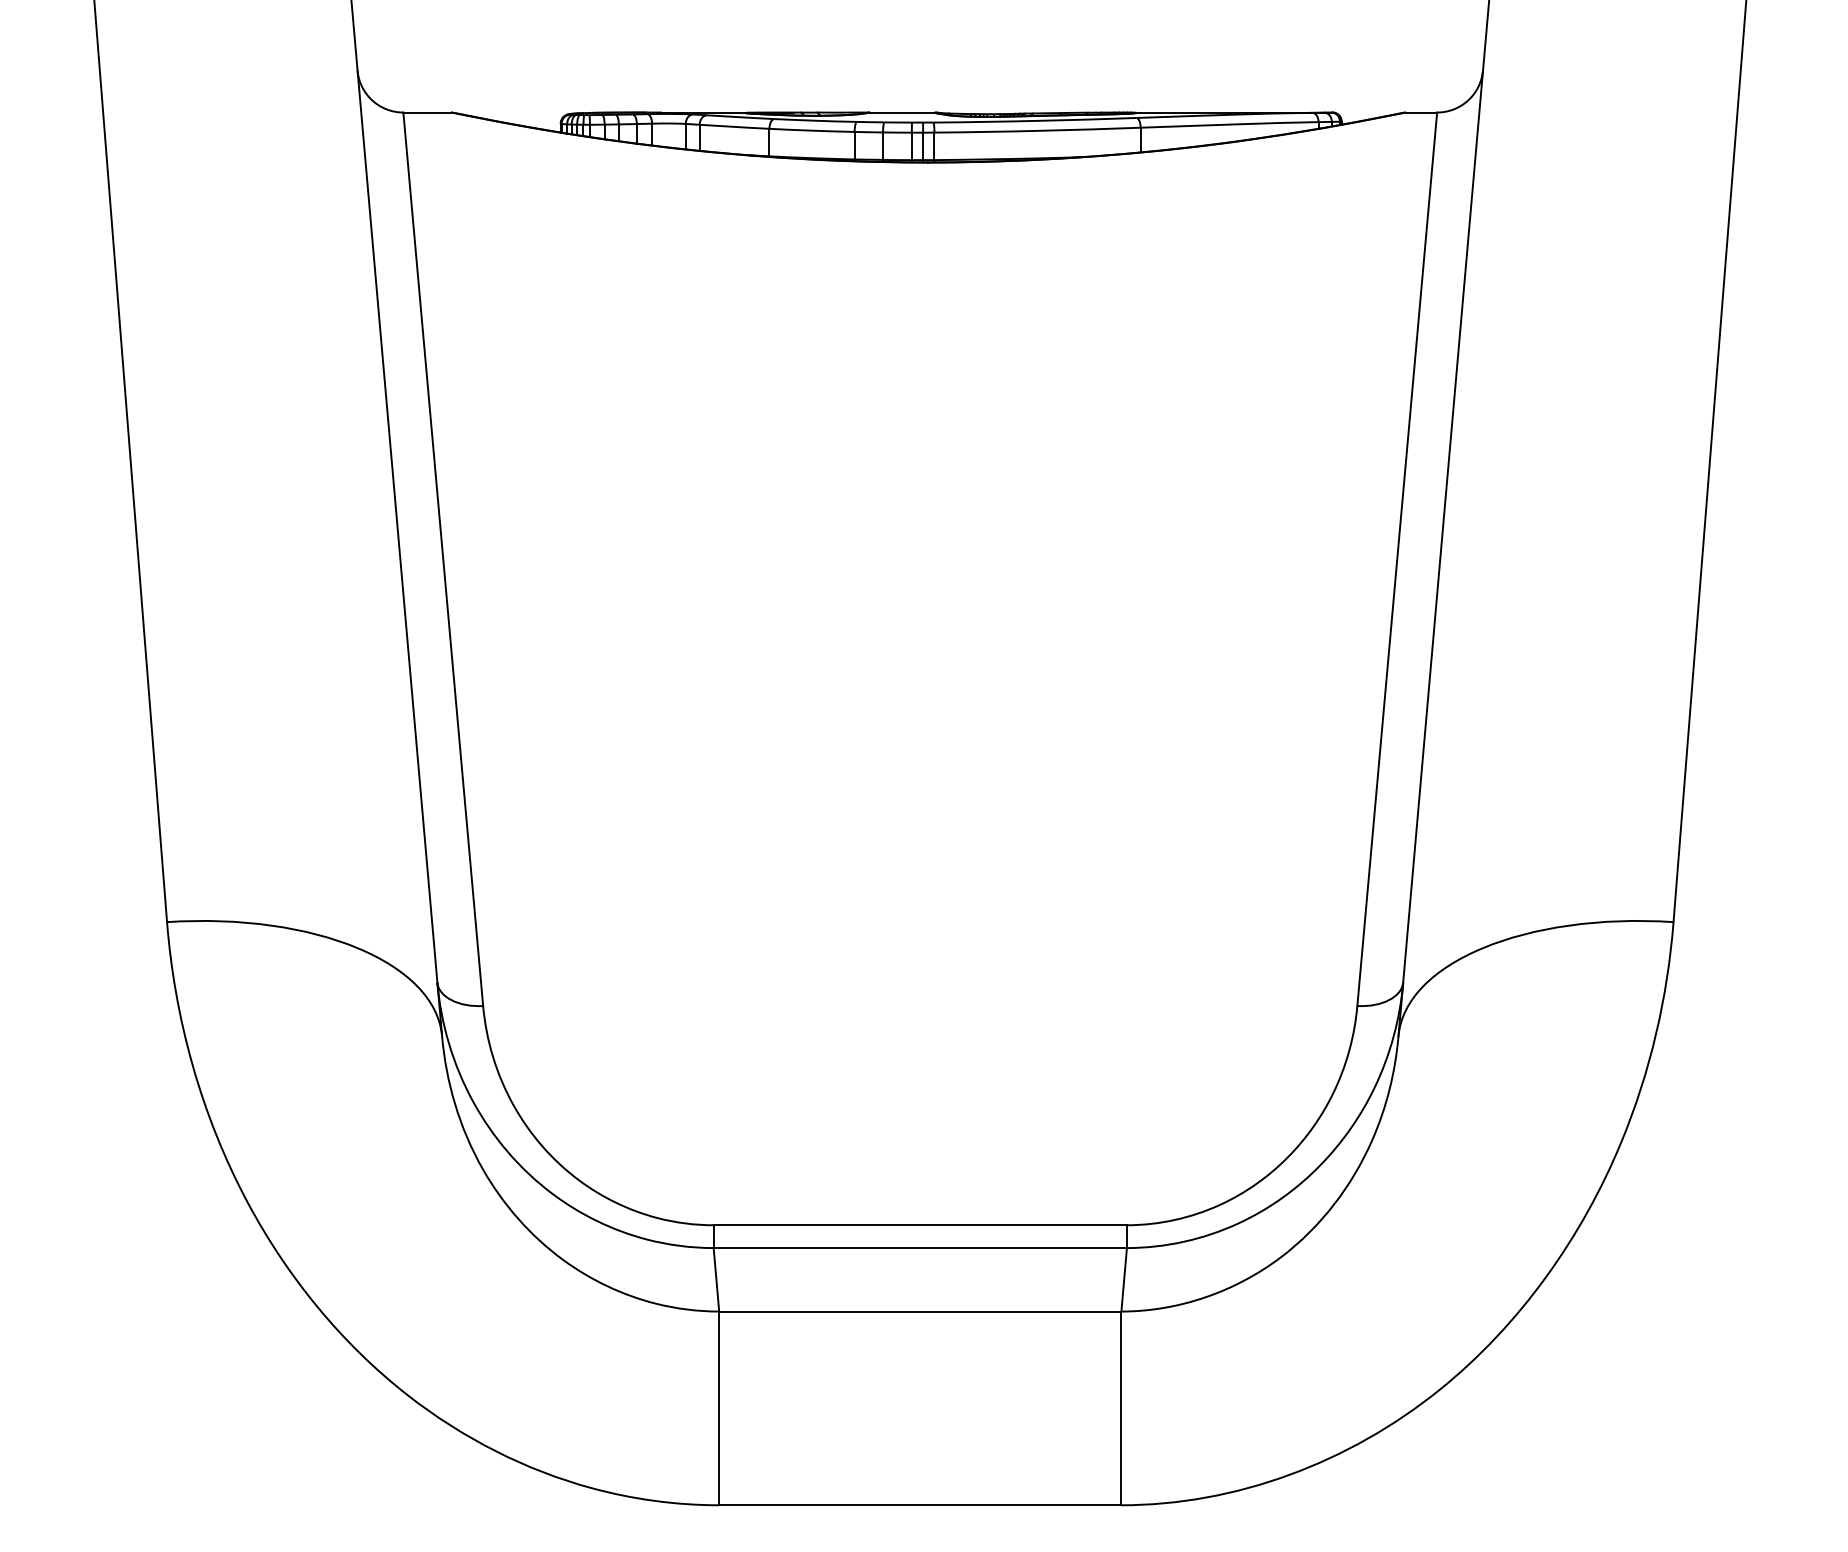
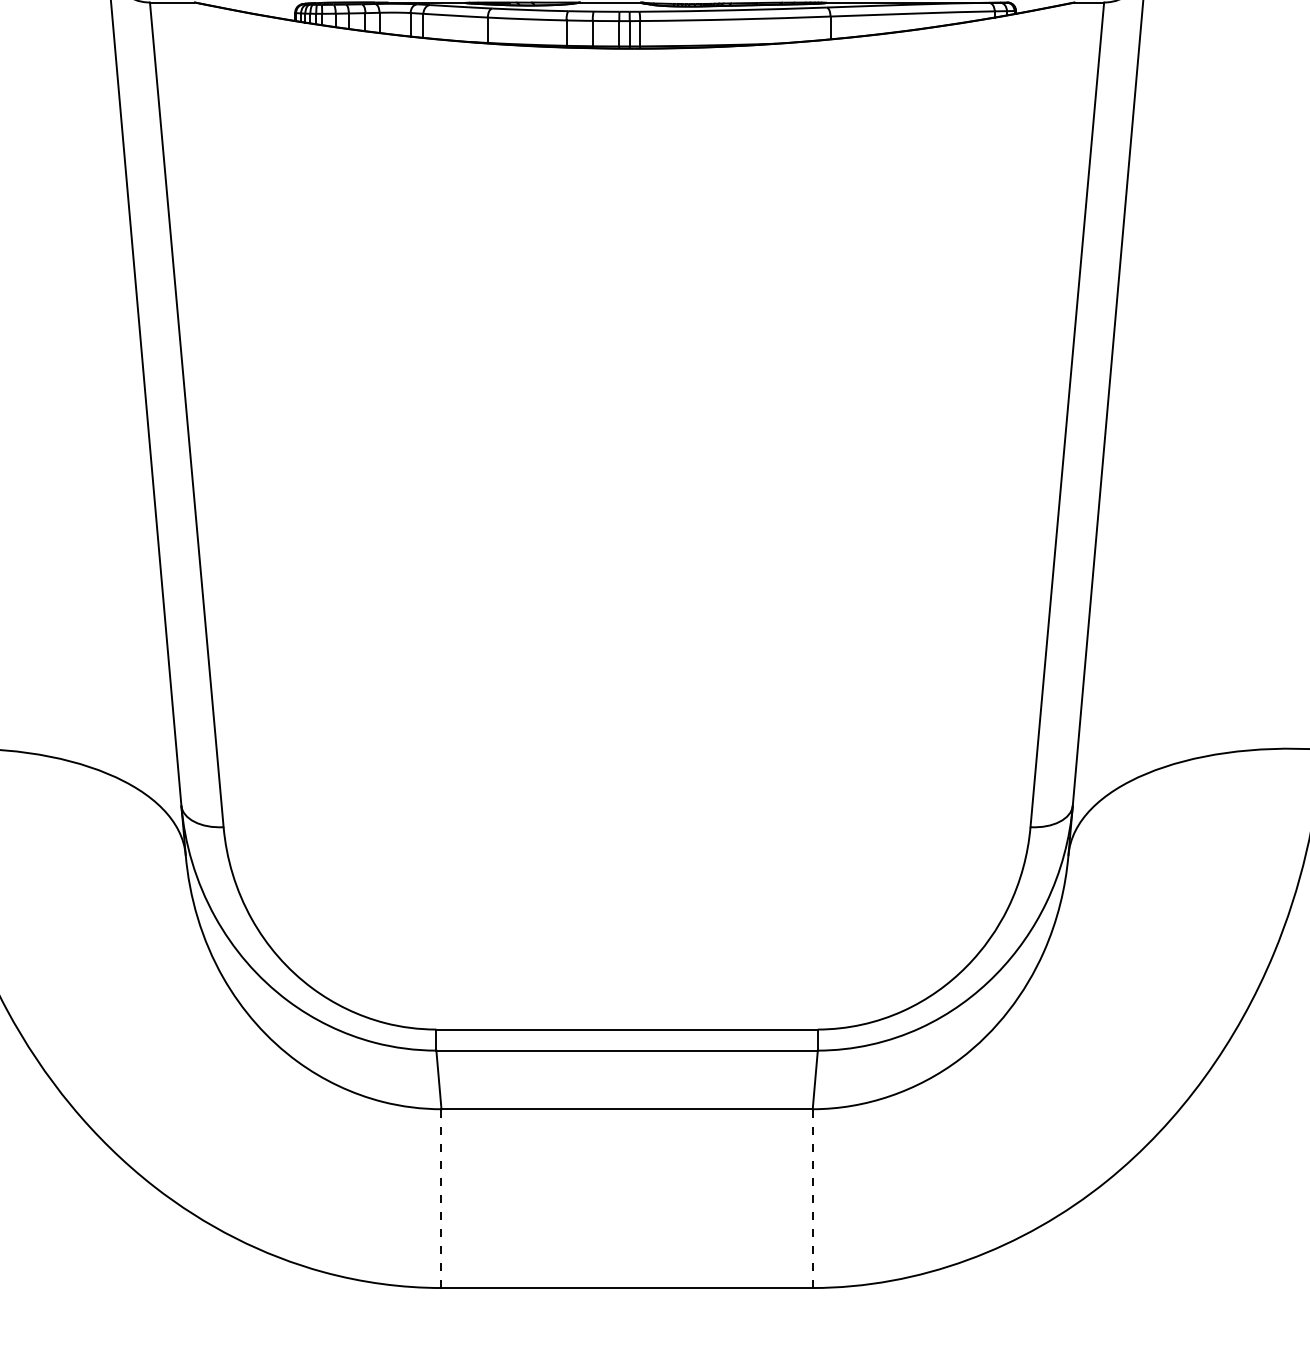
line: (719, 1408) -> (441, 1198), solid -> dashed
line: (1121, 1408) -> (812, 1198), solid -> dashed

